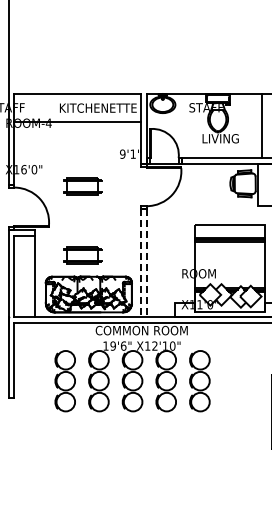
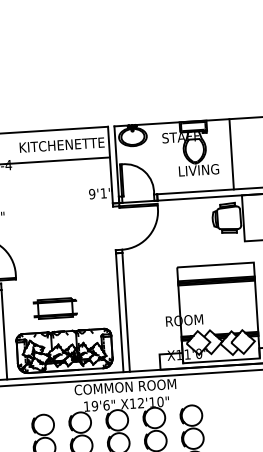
line: (262, 126) -> (232, 154), moved
part: (82, 186) -> (50, 232), removed
line: (140, 263) -> (119, 313), dashed -> solid
line: (146, 263) -> (125, 312), dashed -> solid

